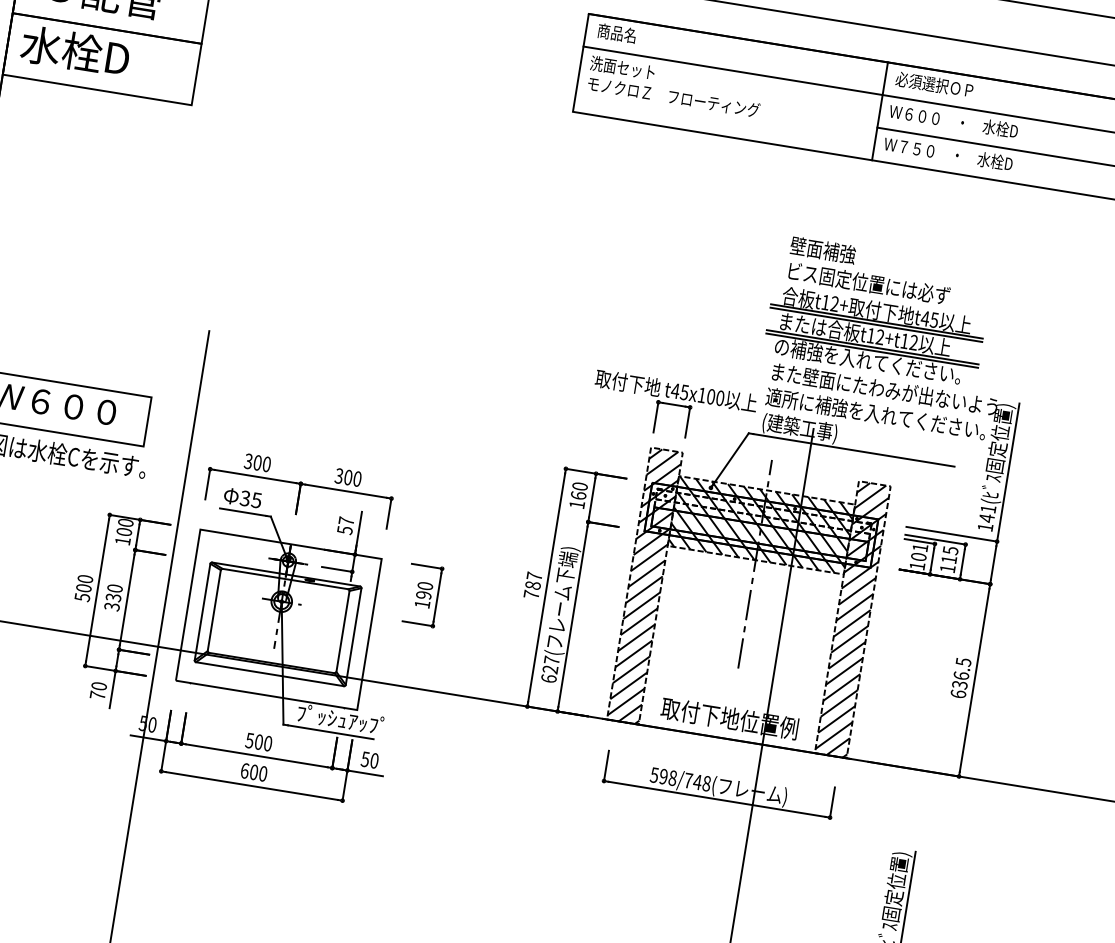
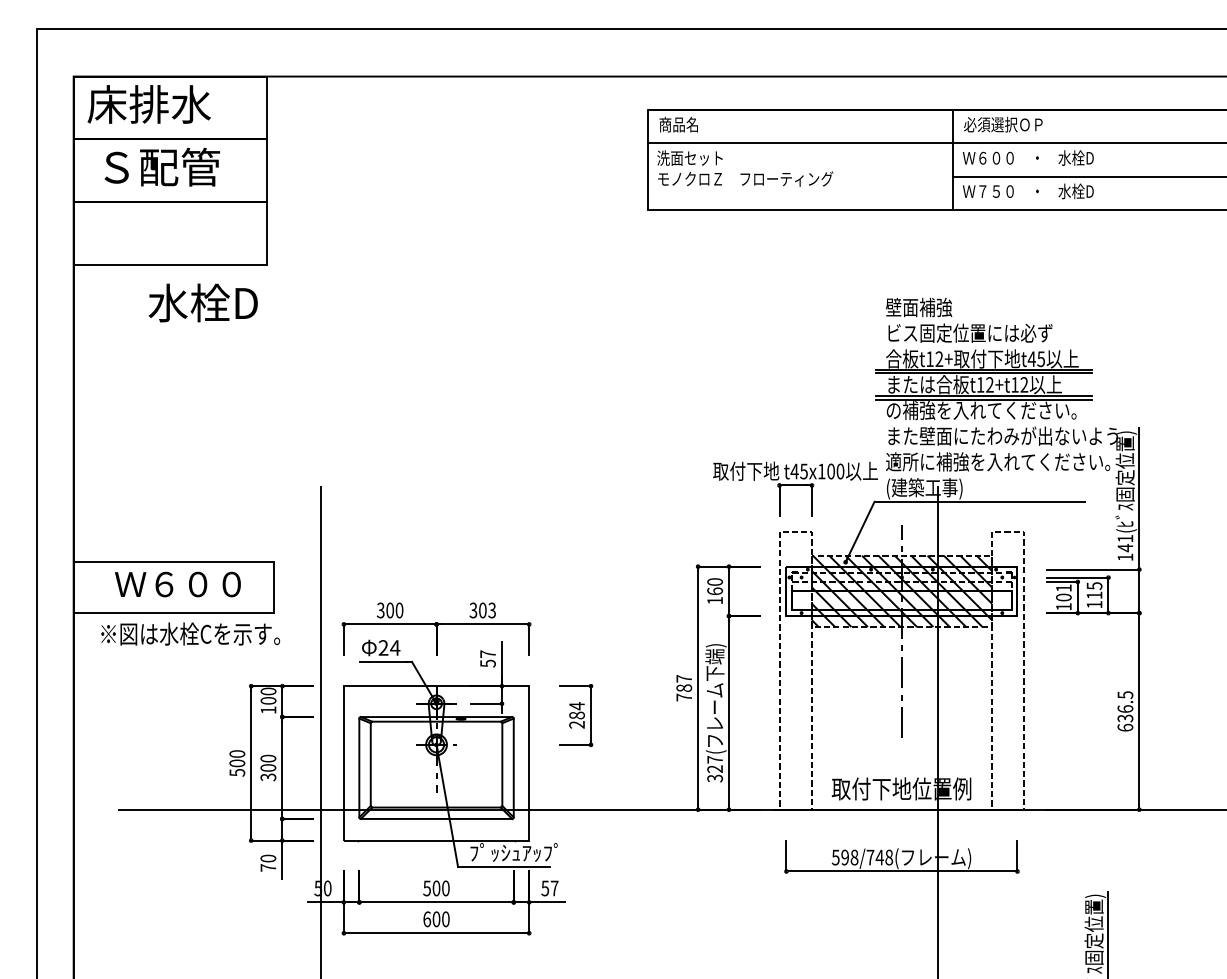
text: (74, 50) -> (202, 302), moved
text: (356, 478) -> (491, 610), 300 -> 303
text: (251, 499) -> (389, 647), 35 -> 24
hatch: (644, 585) -> (795, 670), removed
text: (423, 595) -> (576, 715), 190 -> 284
text: (113, 597) -> (268, 767), 330 -> 300
hatch: (853, 619) -> (1008, 670), removed
text: (548, 678) -> (714, 778), 627( -> 327(
text: (374, 760) -> (554, 888), 50 -> 57

